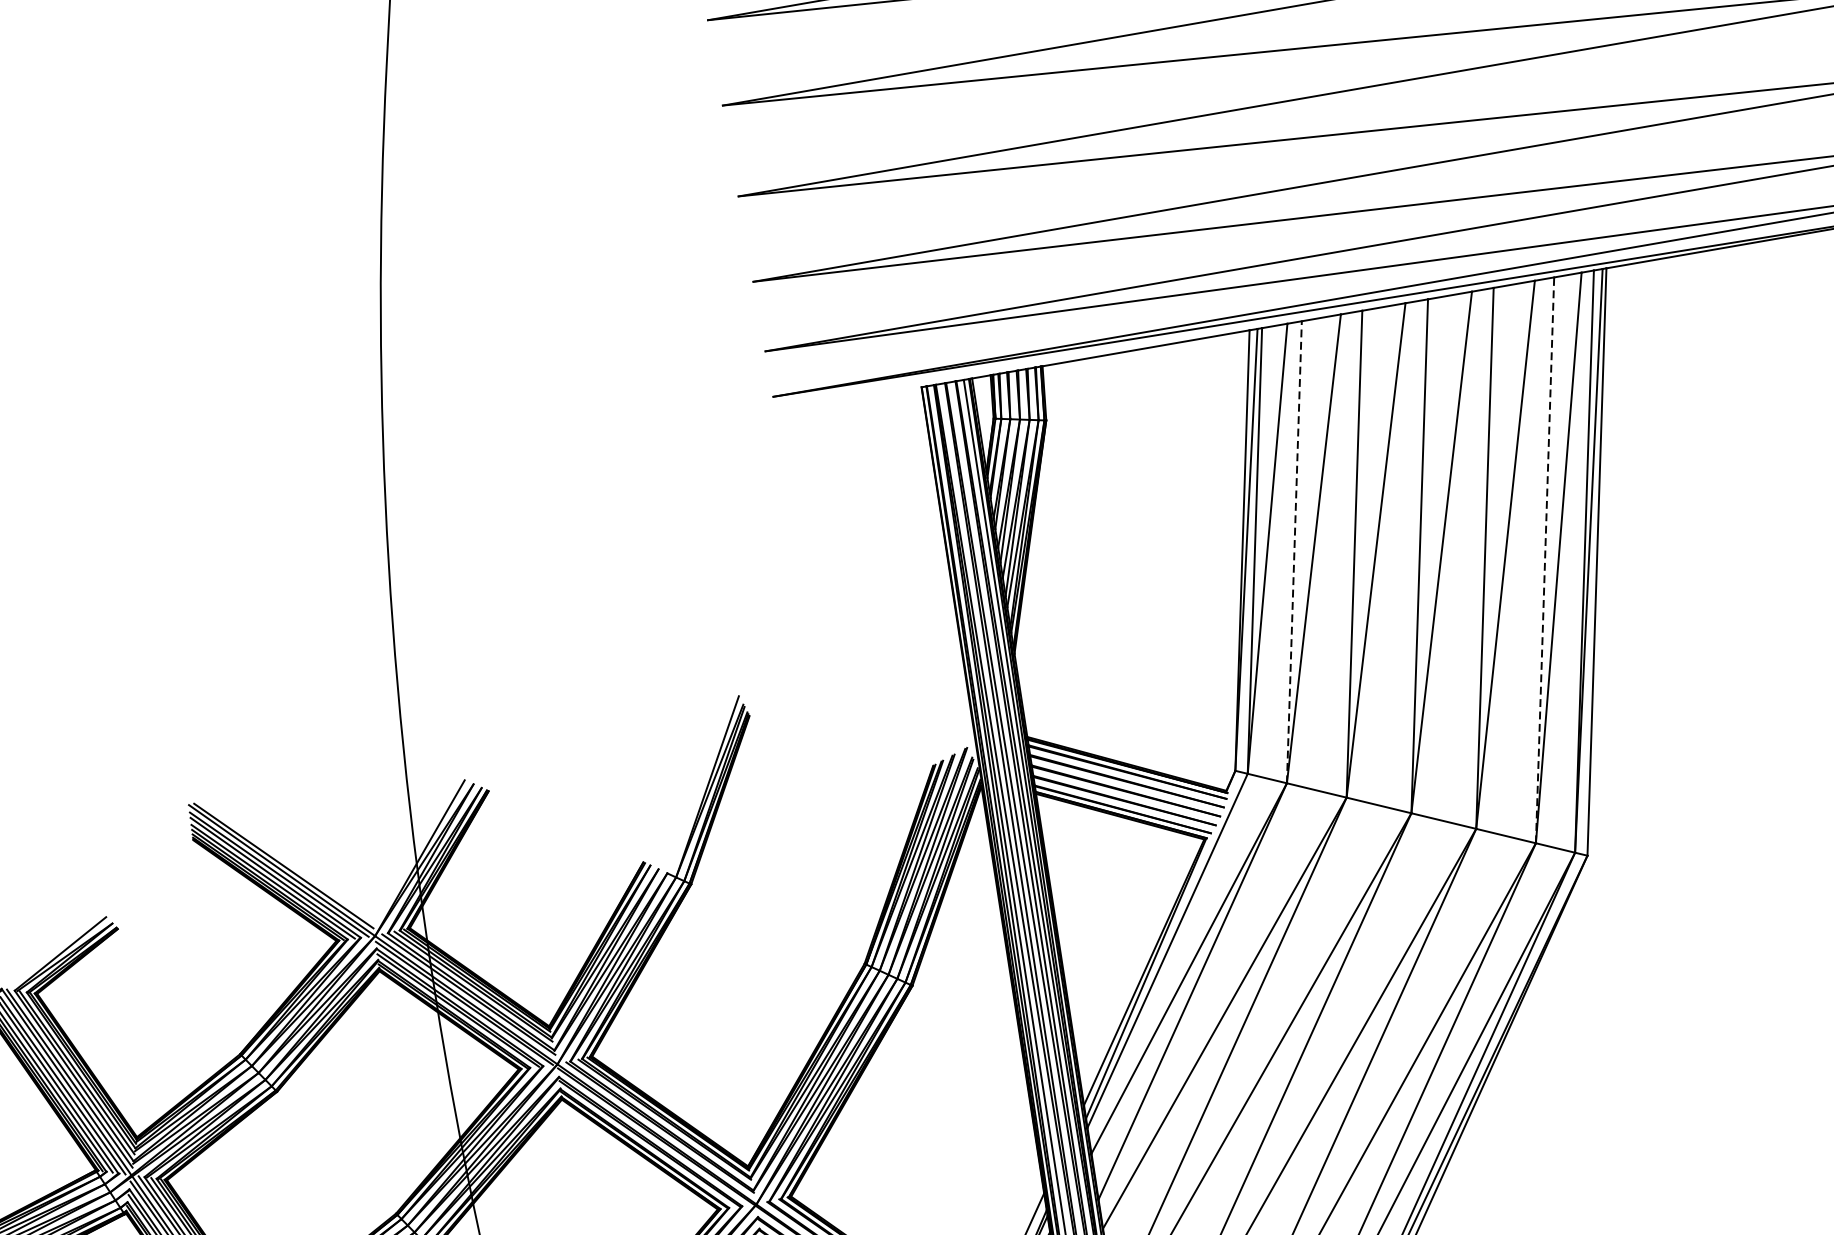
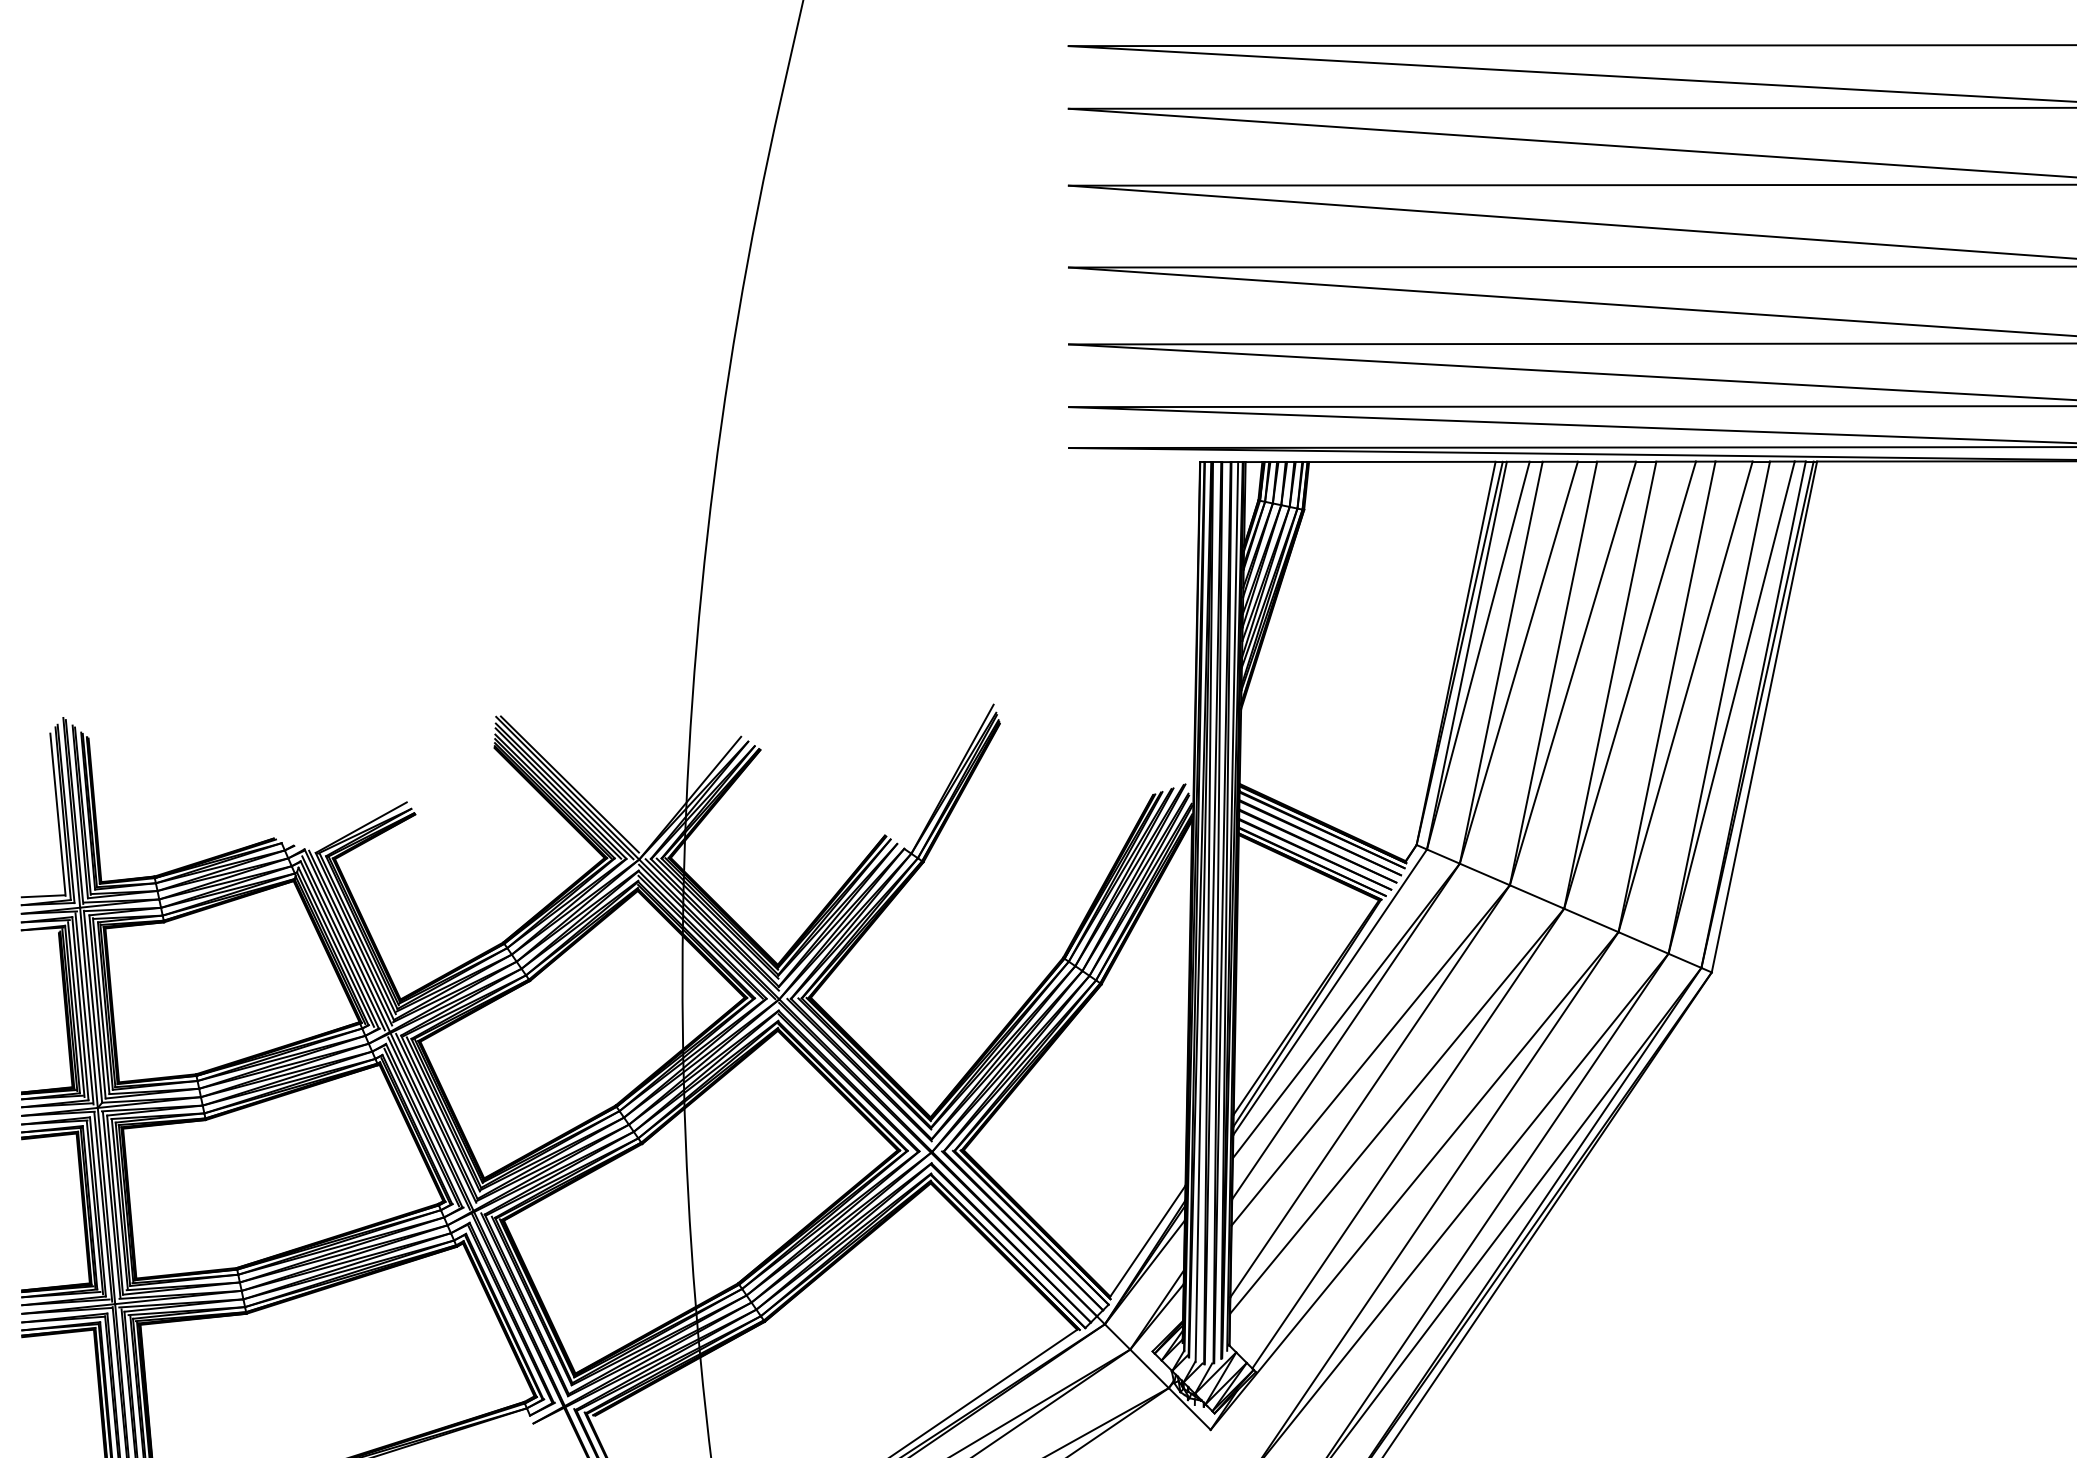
line: (1294, 551) -> (1501, 662), dashed -> solid
line: (1545, 560) -> (1719, 707), dashed -> solid

